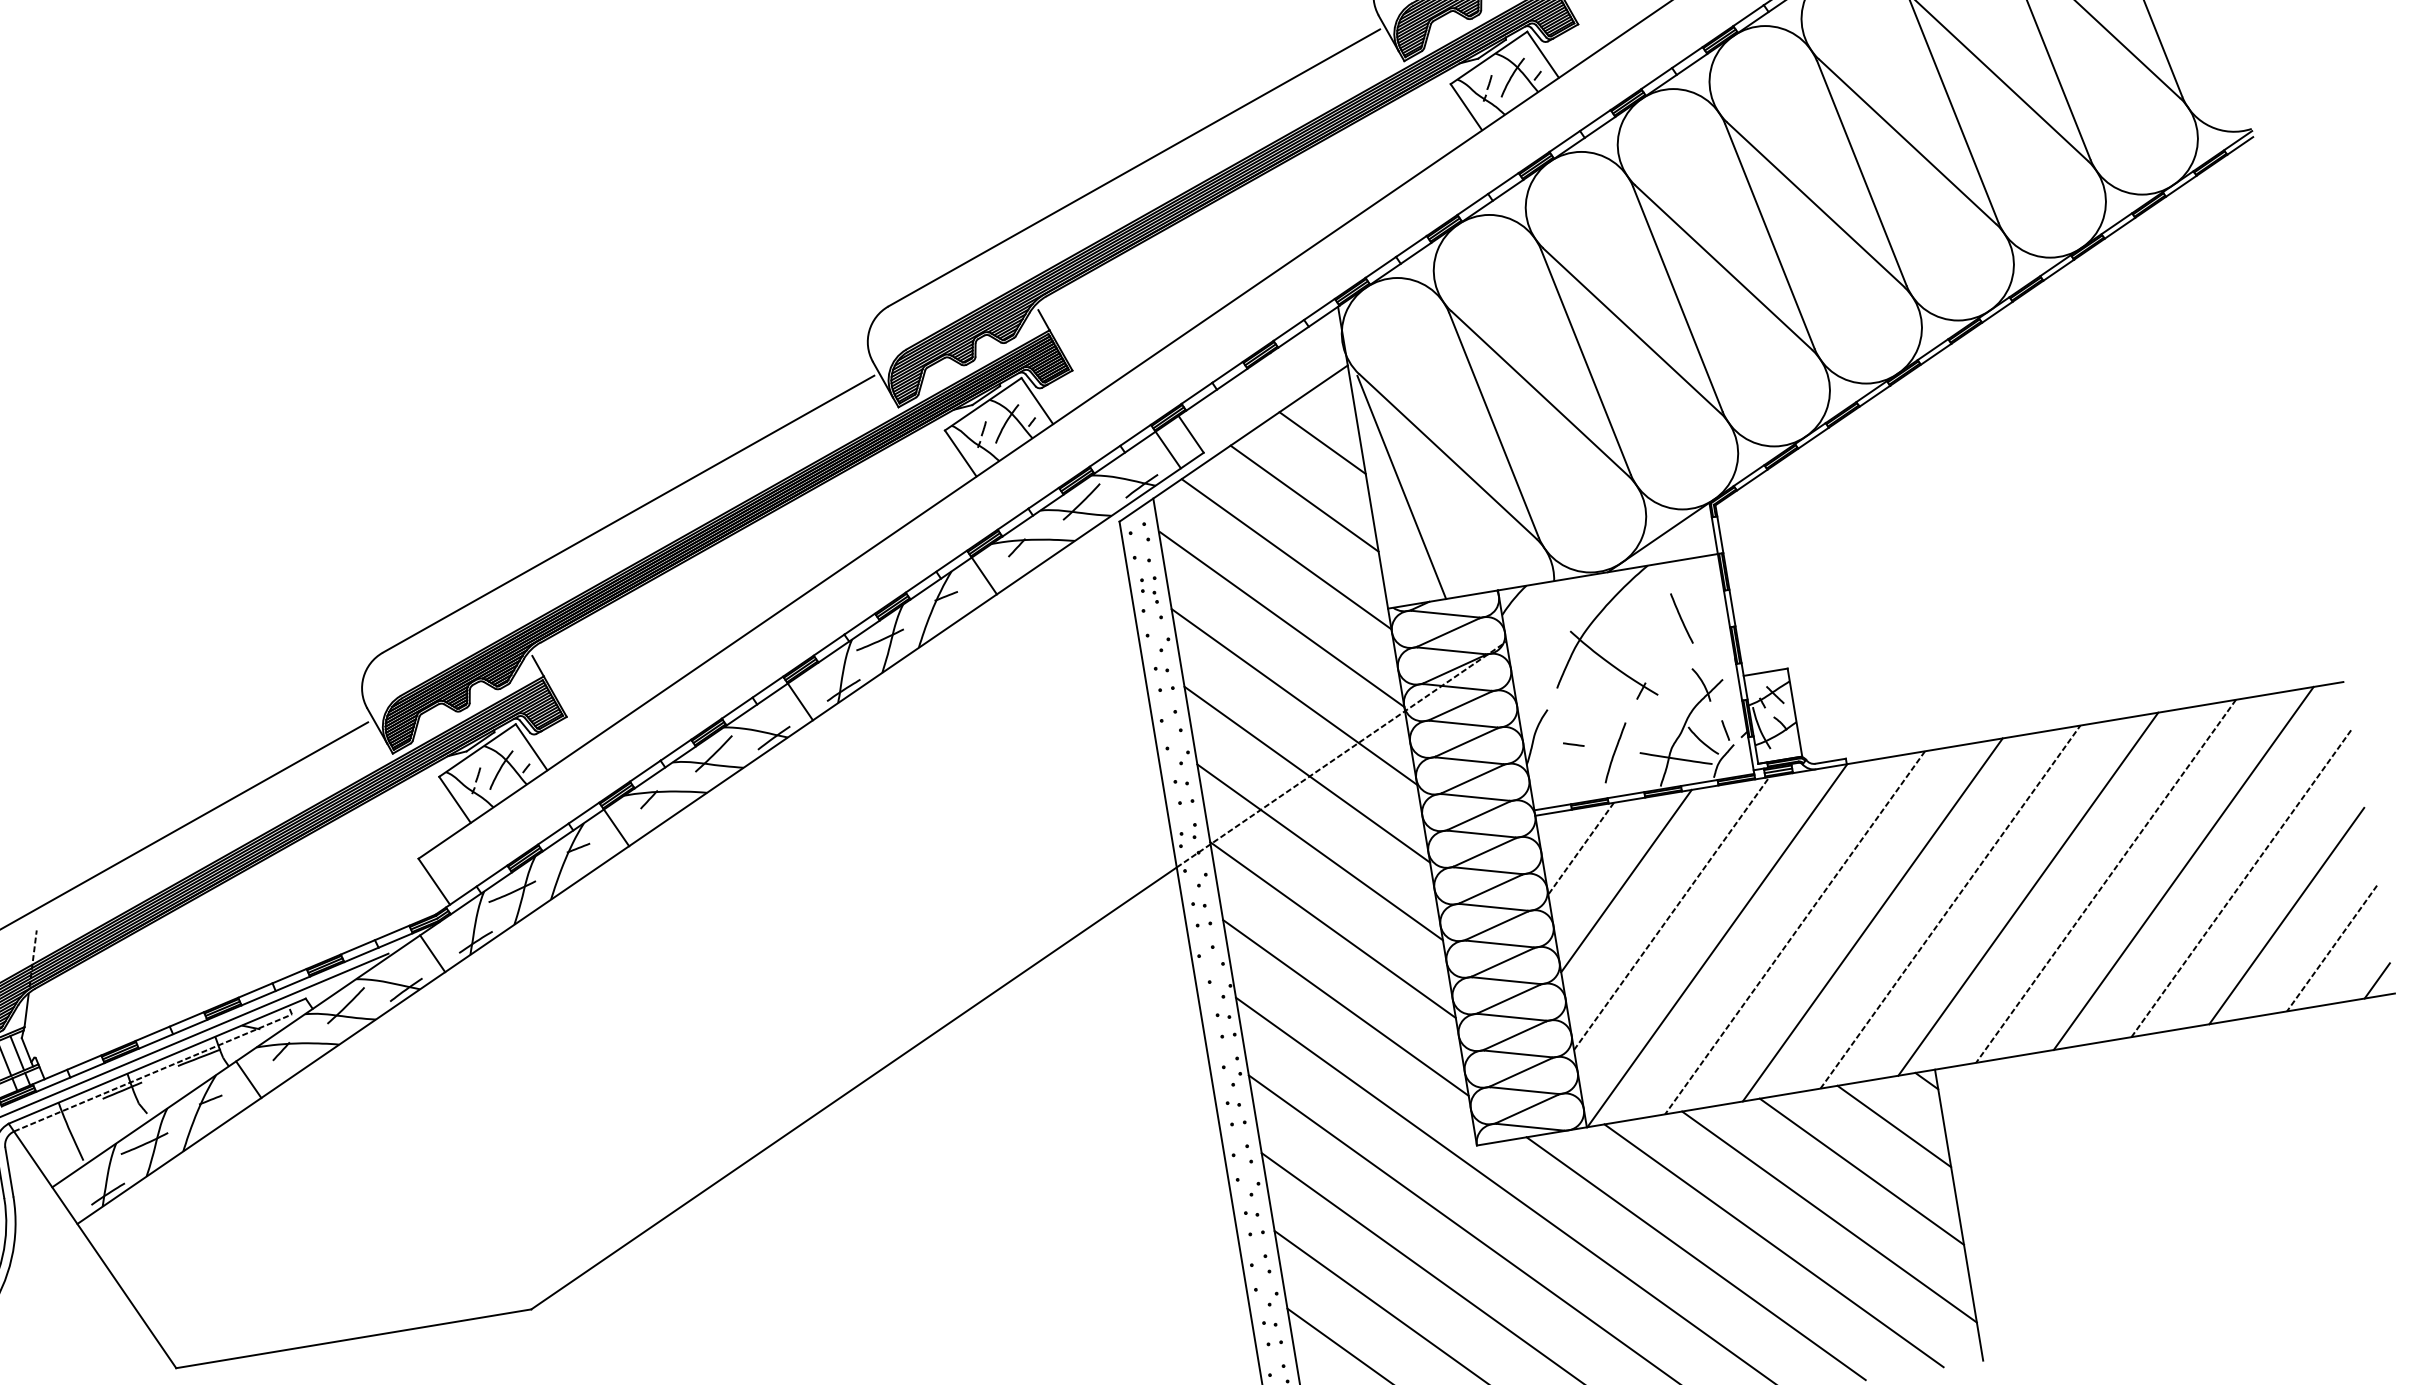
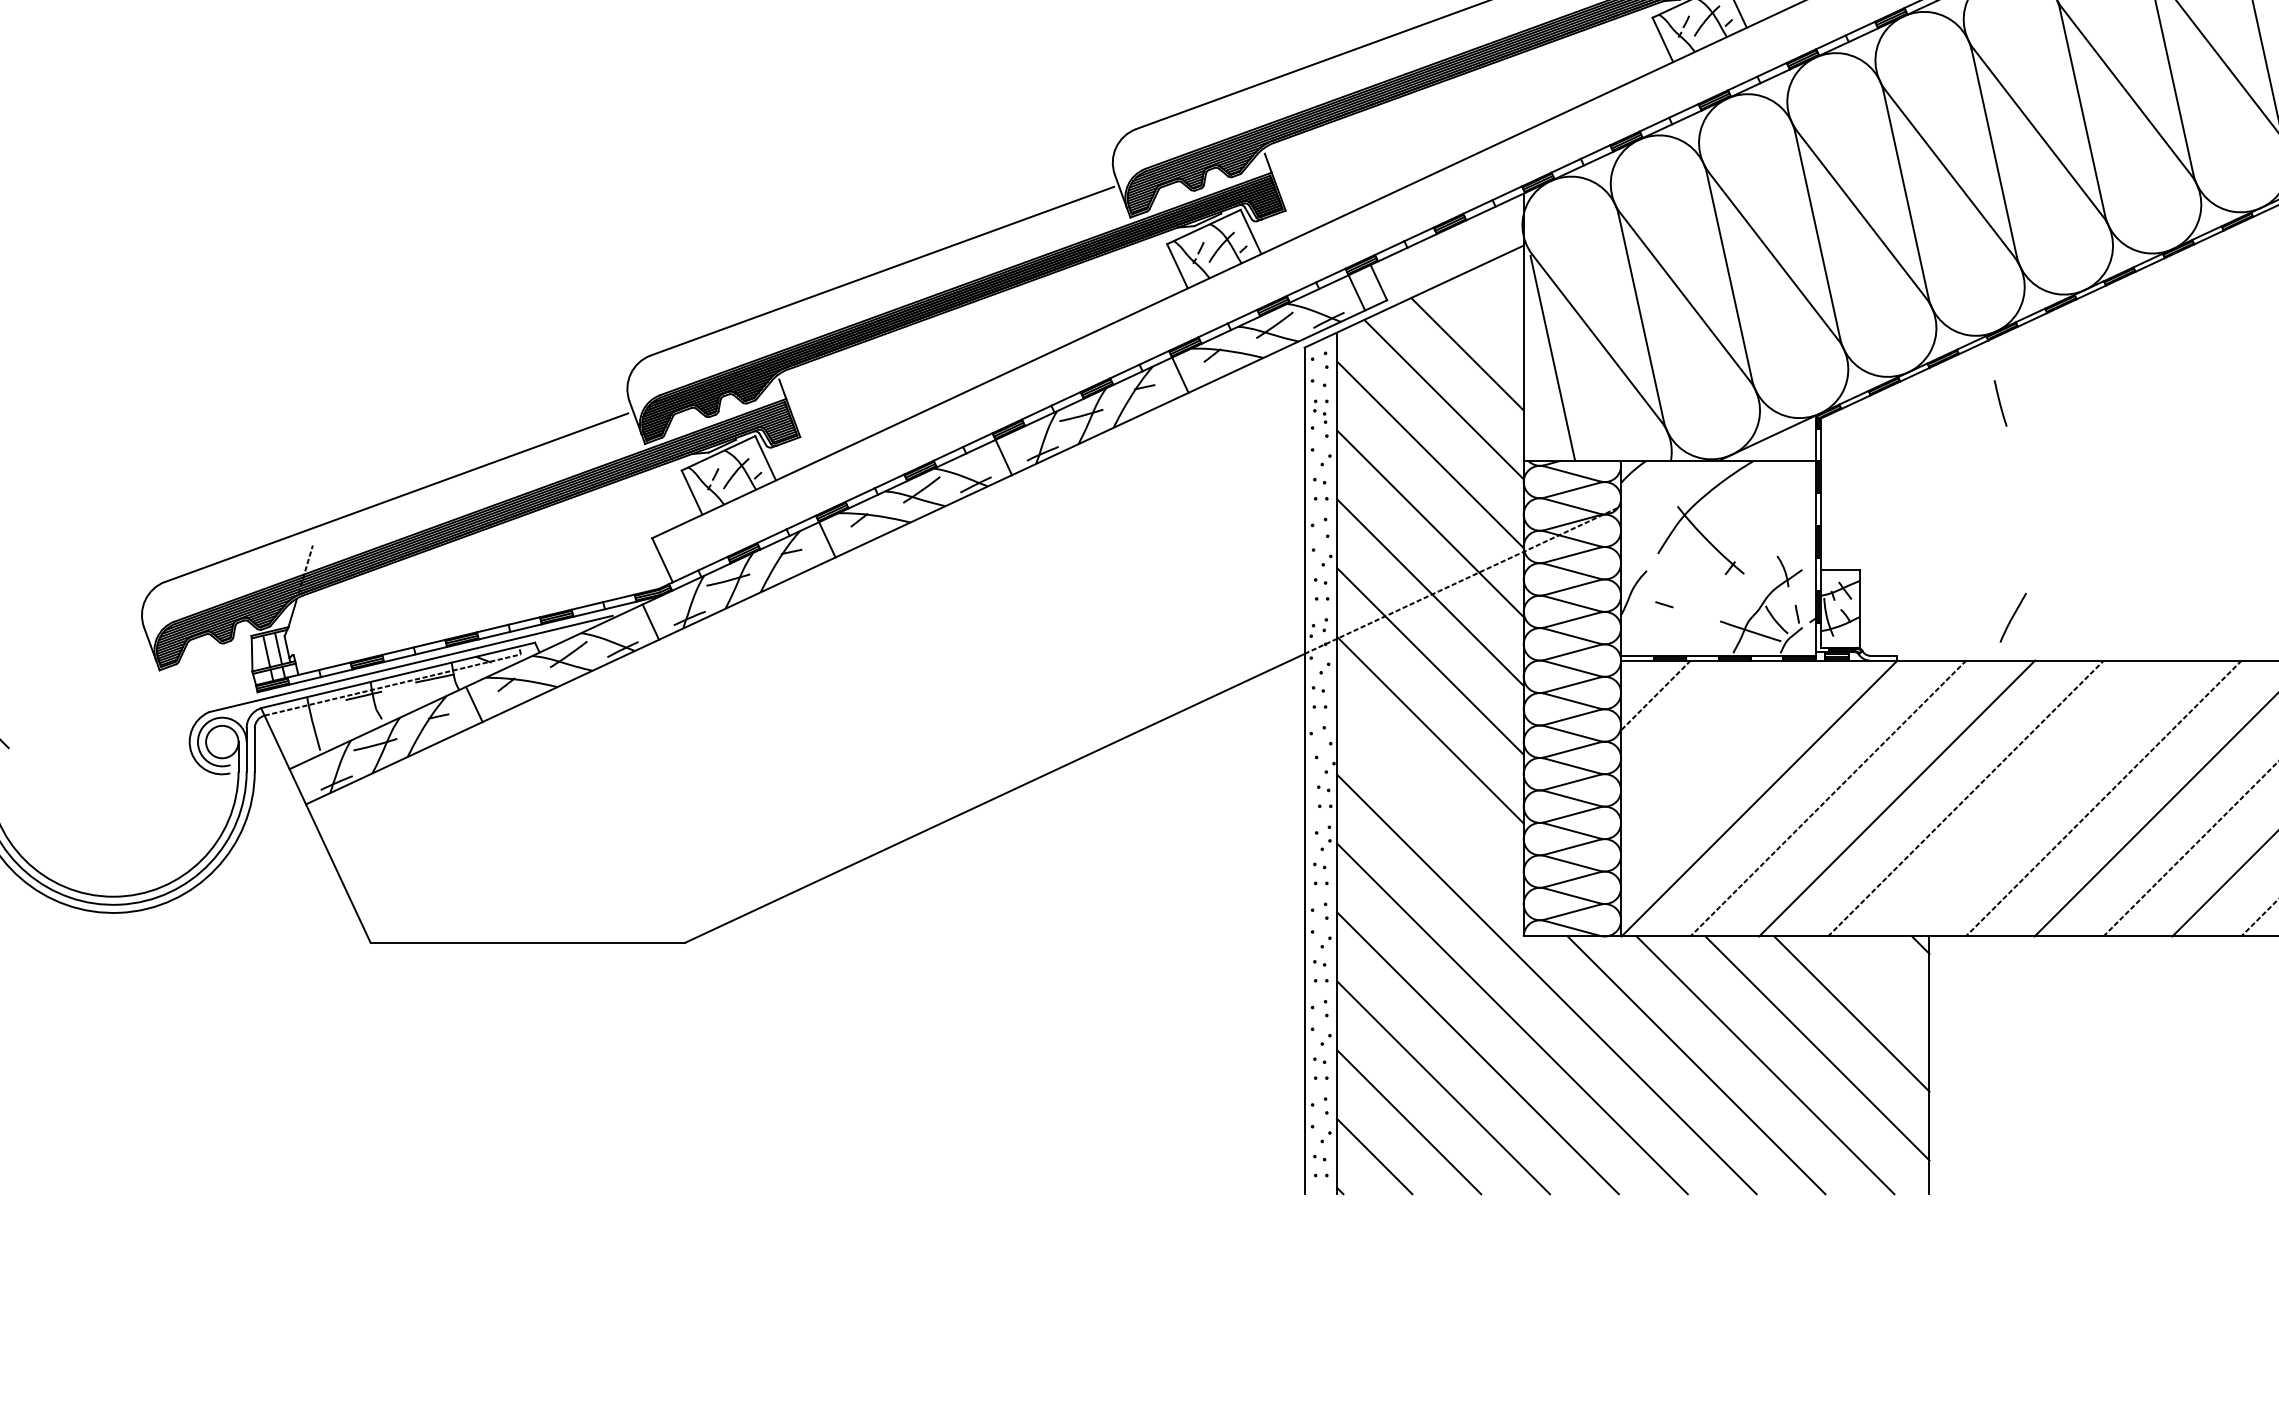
line: (1322, 442) -> (1490, 308), removed
line: (1681, 618) -> (2000, 403), moved
curve: (1614, 752) -> (2012, 617), moved
line: (1626, 880) -> (1690, 729), removed
line: (2027, 894) -> (2034, 798), removed
line: (1671, 913) -> (1724, 764), removed
line: (1345, 1007) -> (1430, 798), removed
line: (1894, 1126) -> (1886, 979), removed

